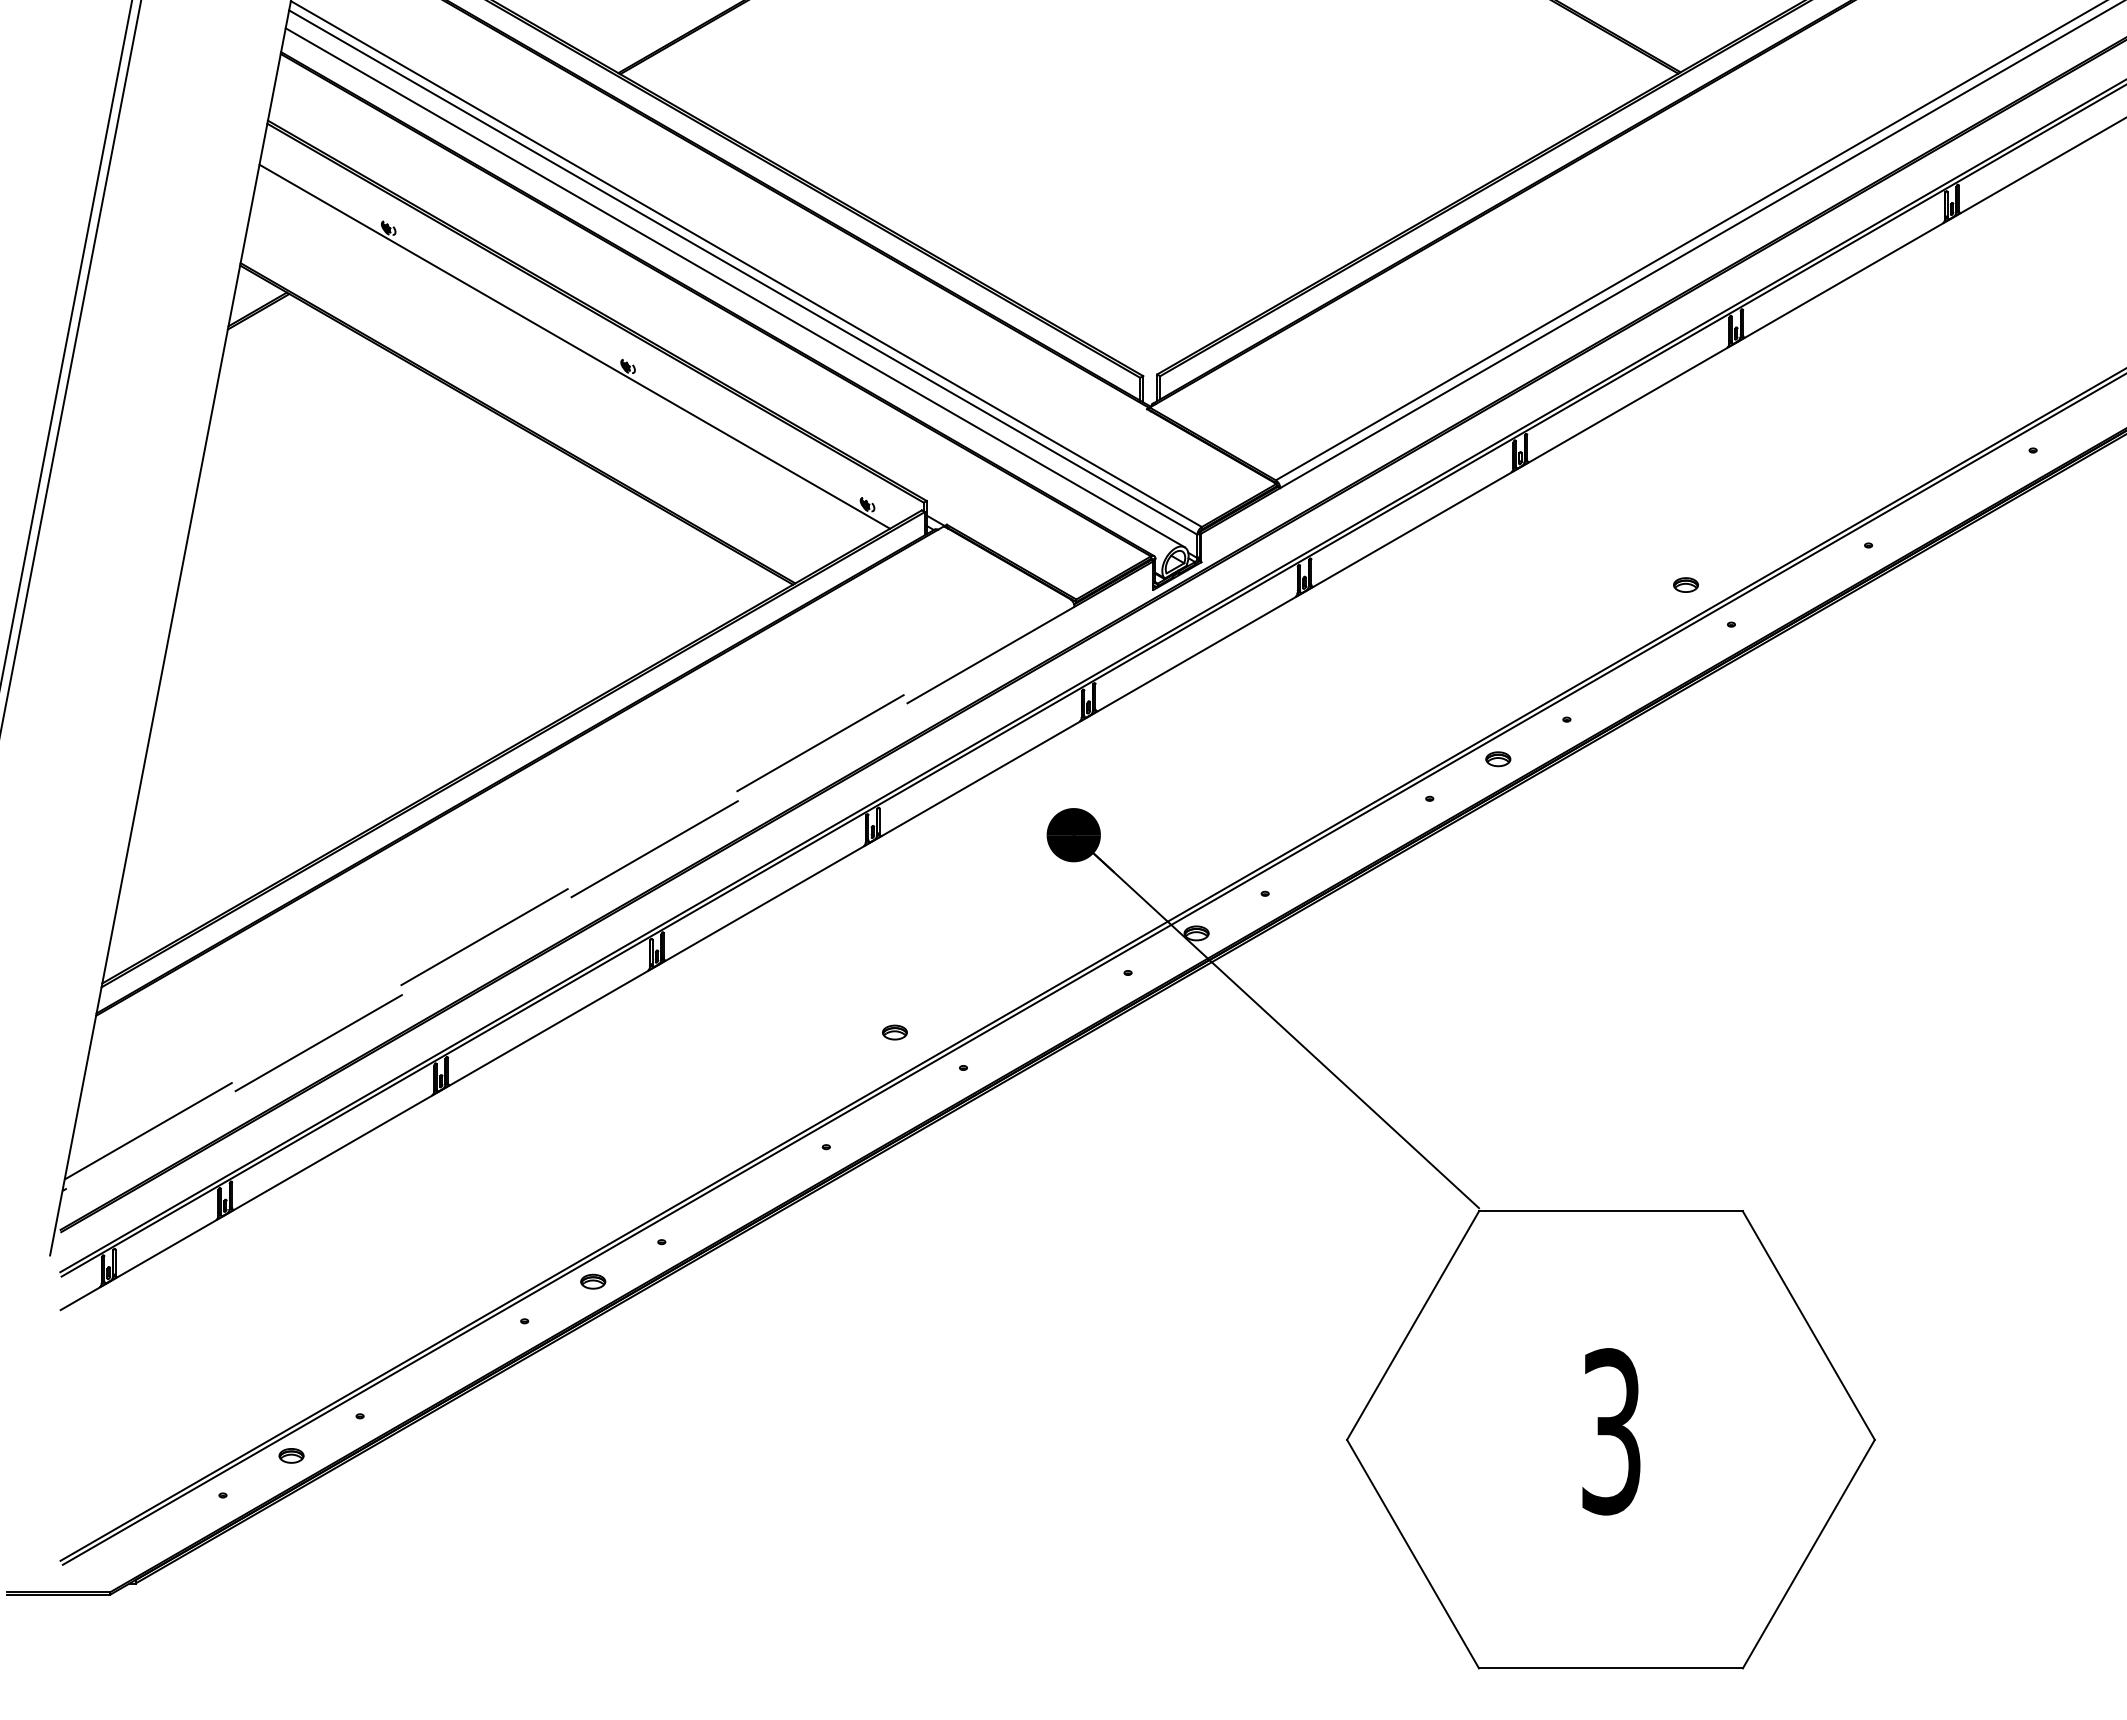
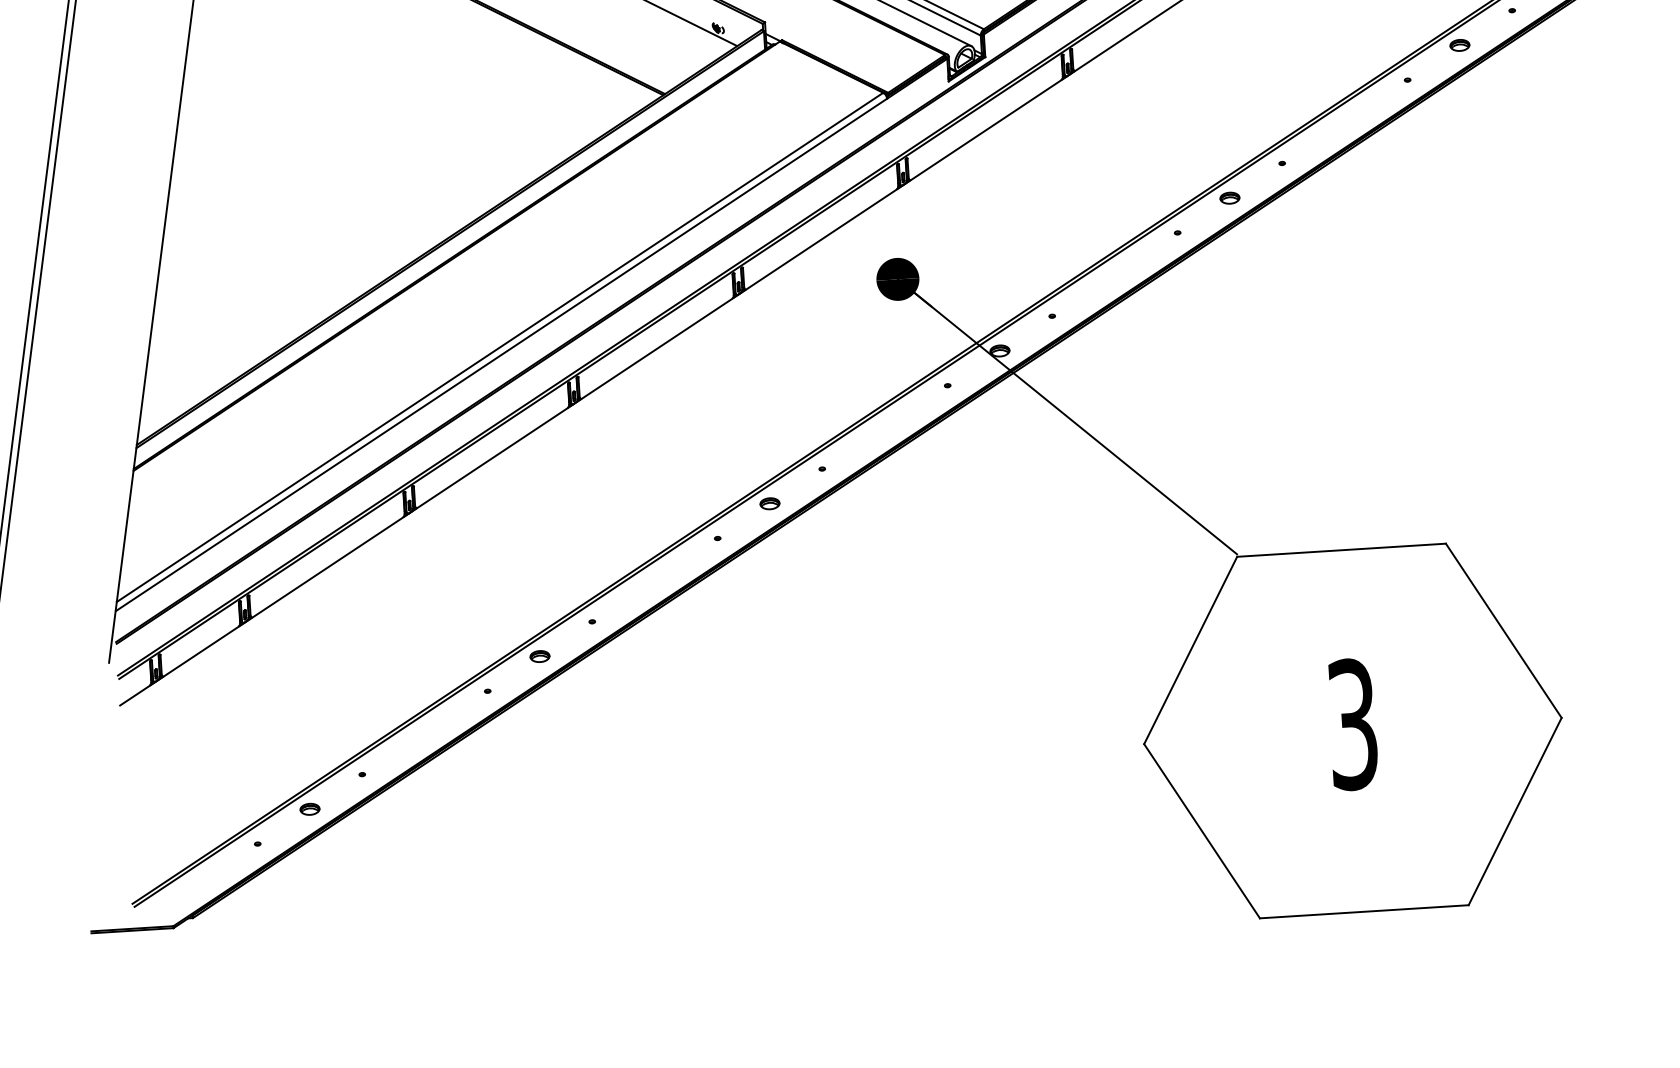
part: (1685, 584) -> (1459, 44), moved
line: (567, 889) -> (500, 347), dashed -> solid
line: (568, 899) -> (501, 355), dashed -> solid
part: (894, 1032) -> (769, 503), moved

